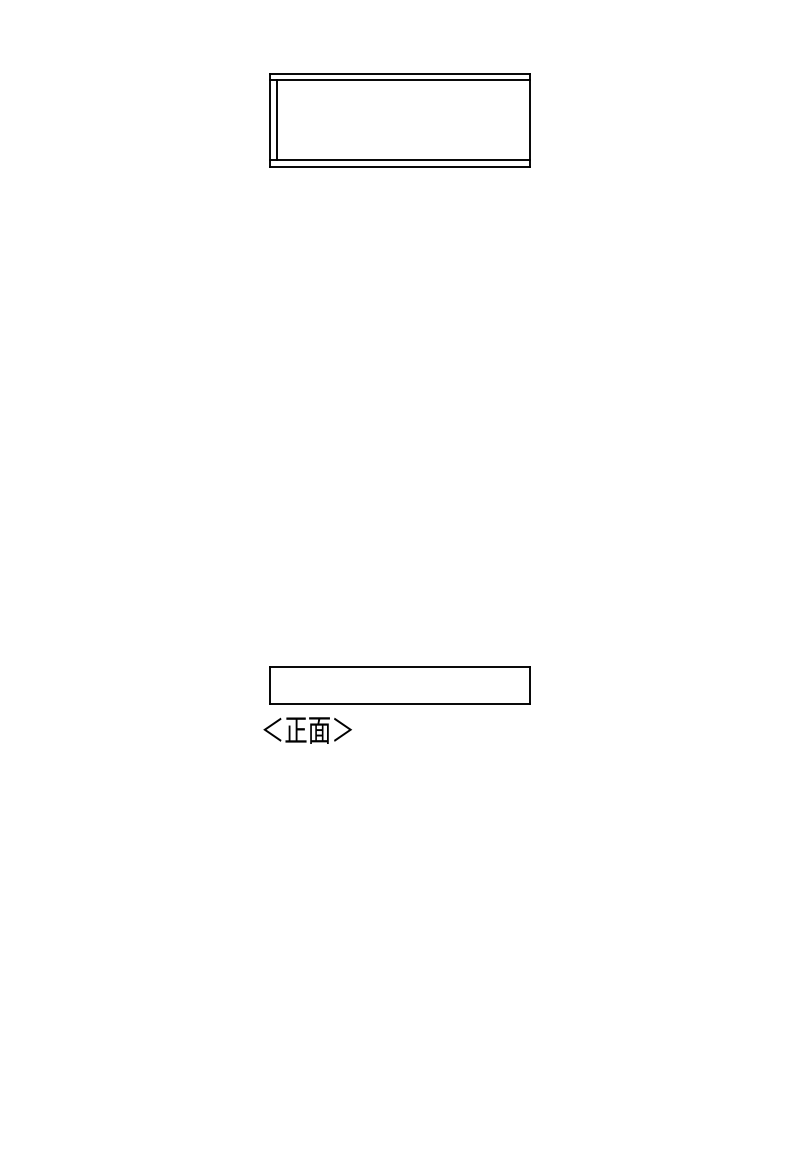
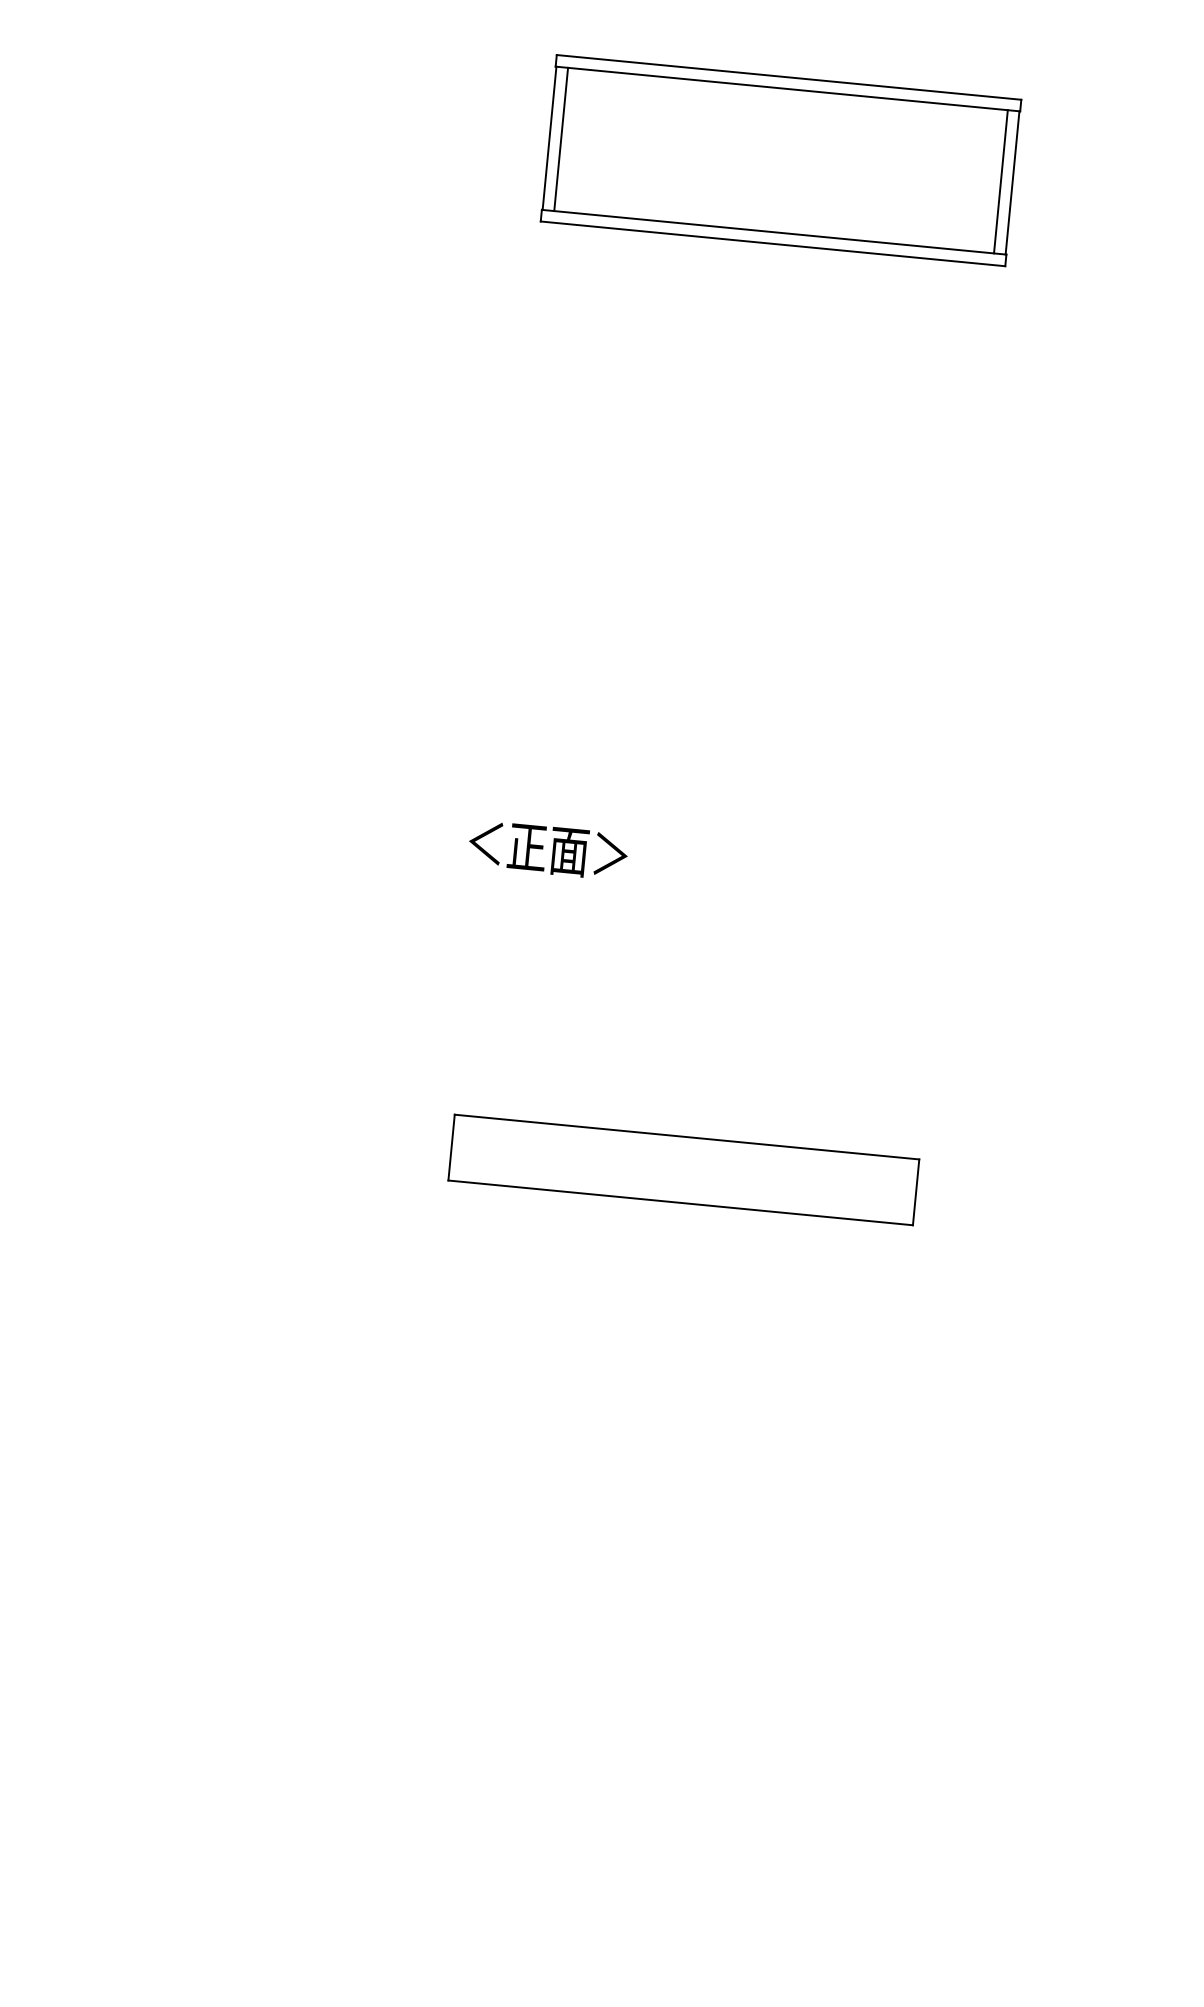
line: (523, 120) -> (1001, 182), added
text: (307, 730) -> (547, 850), moved

